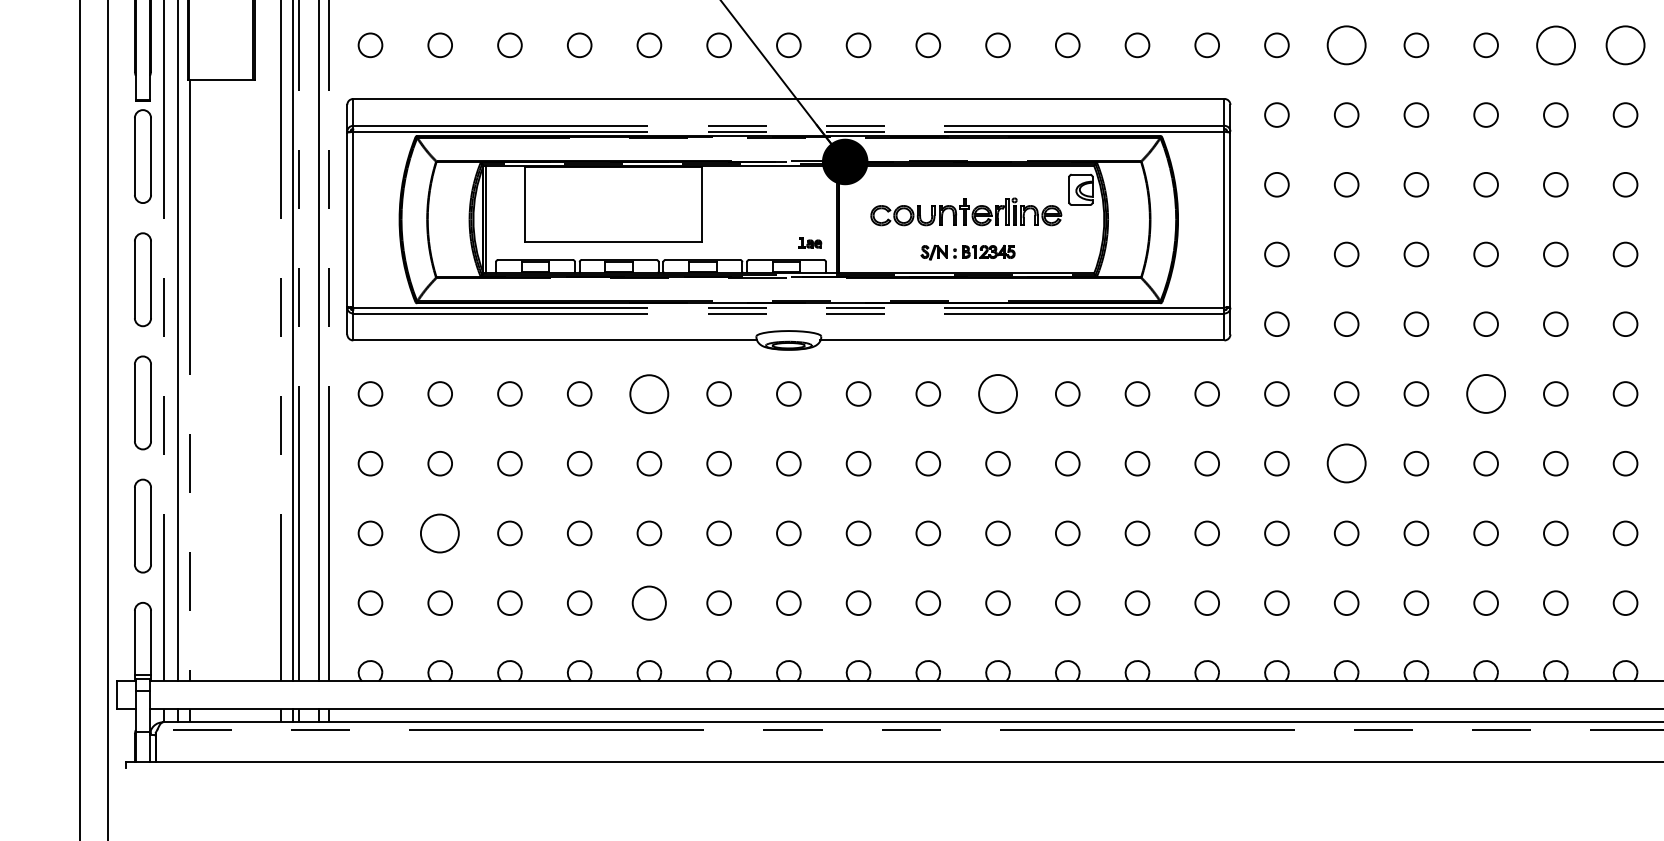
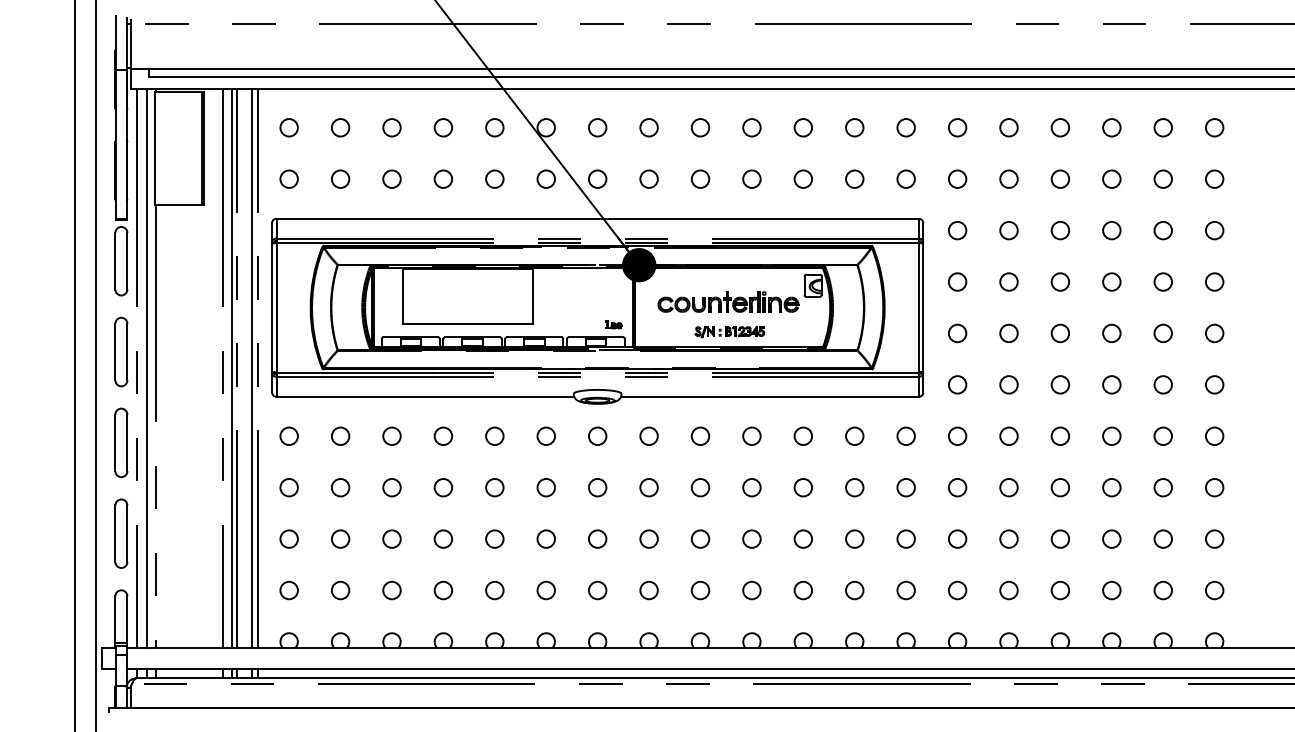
circle: (1345, 44) -> (1008, 178), size x0.62
circle: (1554, 44) -> (1162, 178), size x0.62
circle: (1625, 44) -> (1214, 178), size x0.62
circle: (648, 392) -> (494, 435), size x0.62
circle: (997, 394) -> (751, 436), size x0.62
circle: (1485, 394) -> (1111, 436), size x0.62
circle: (1345, 463) -> (1008, 487), size x0.62
circle: (440, 532) -> (340, 538), size x0.62
circle: (648, 603) -> (494, 590), size x0.71

